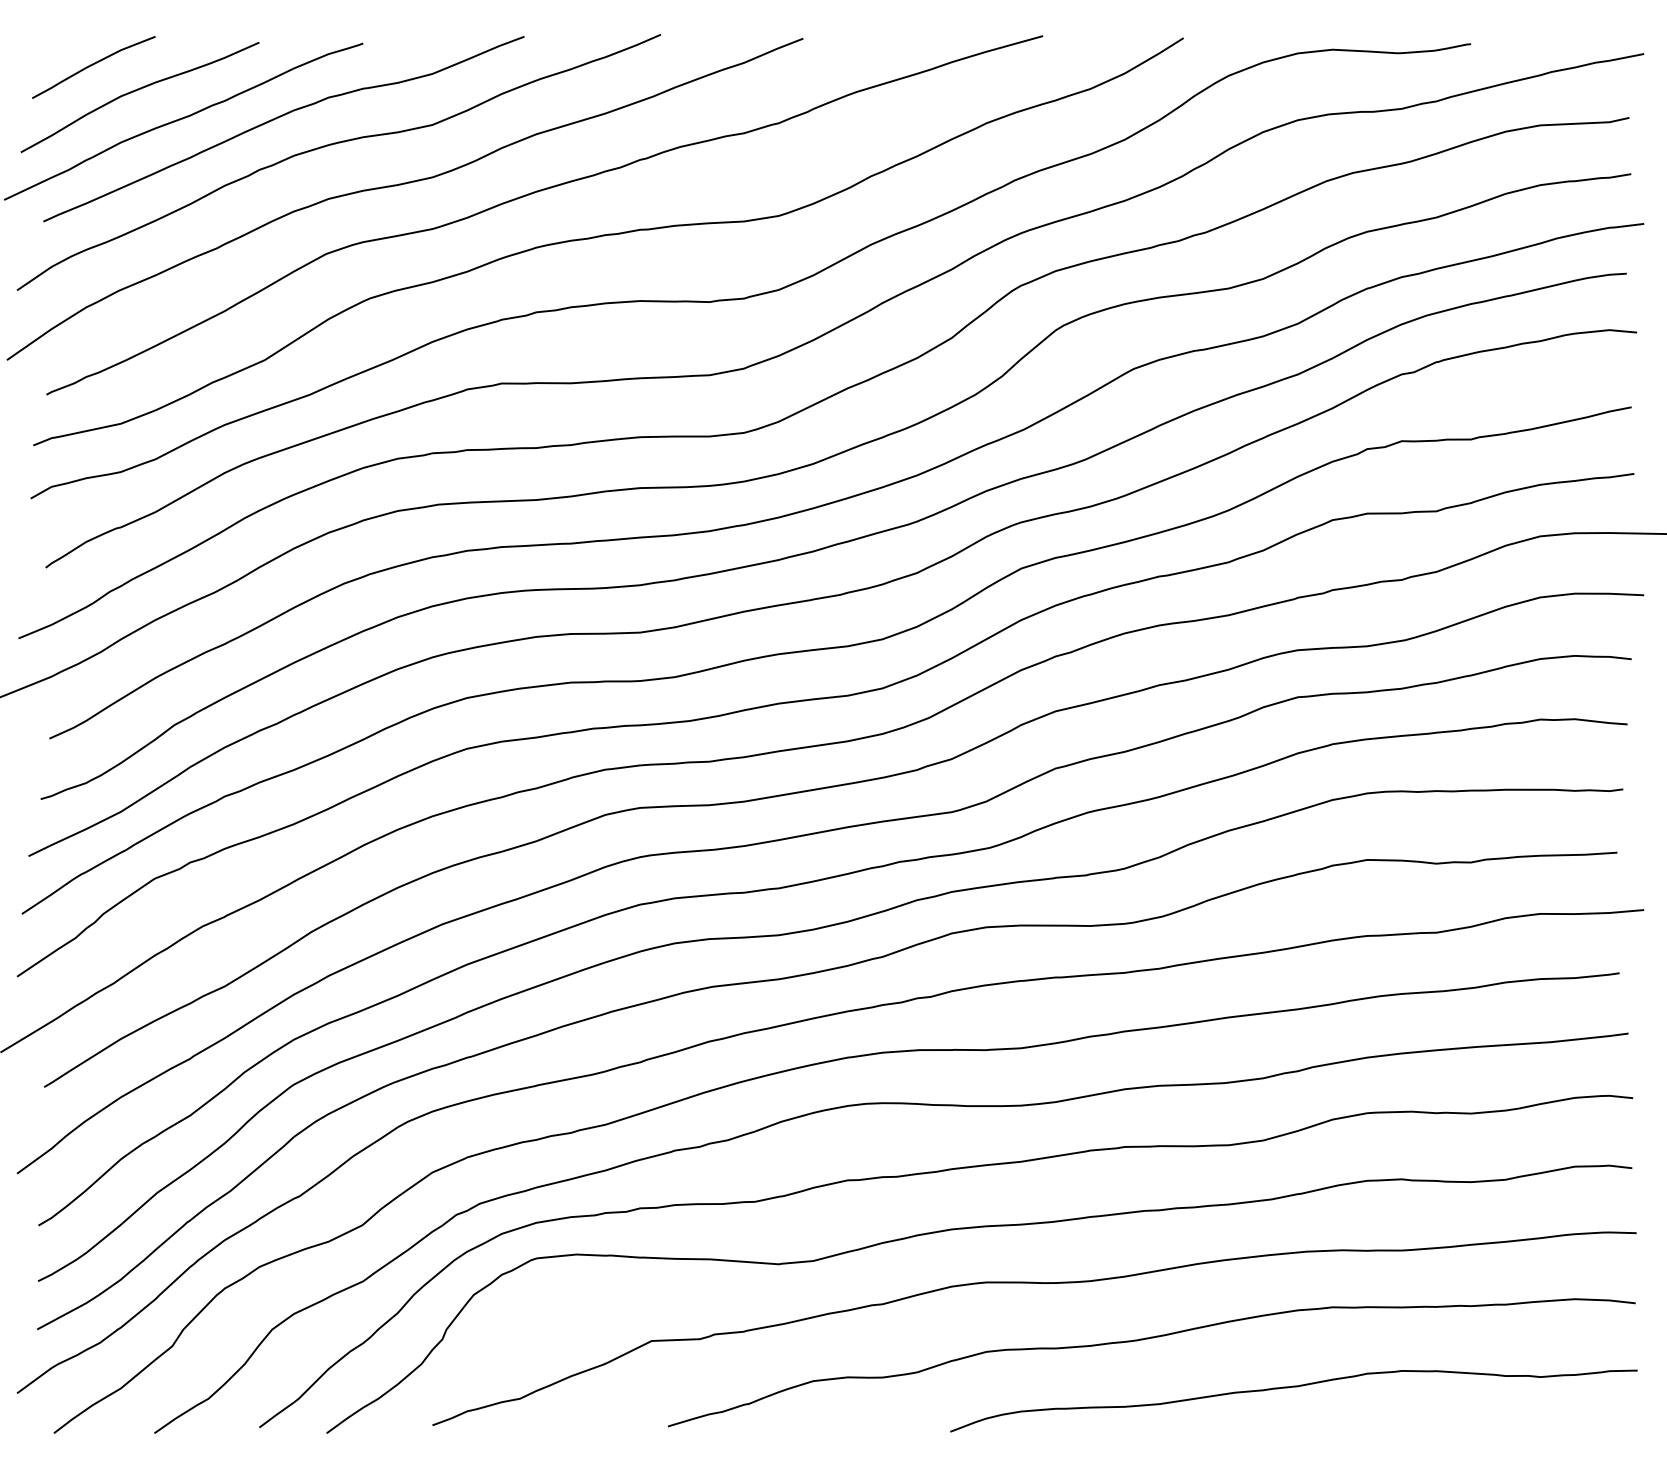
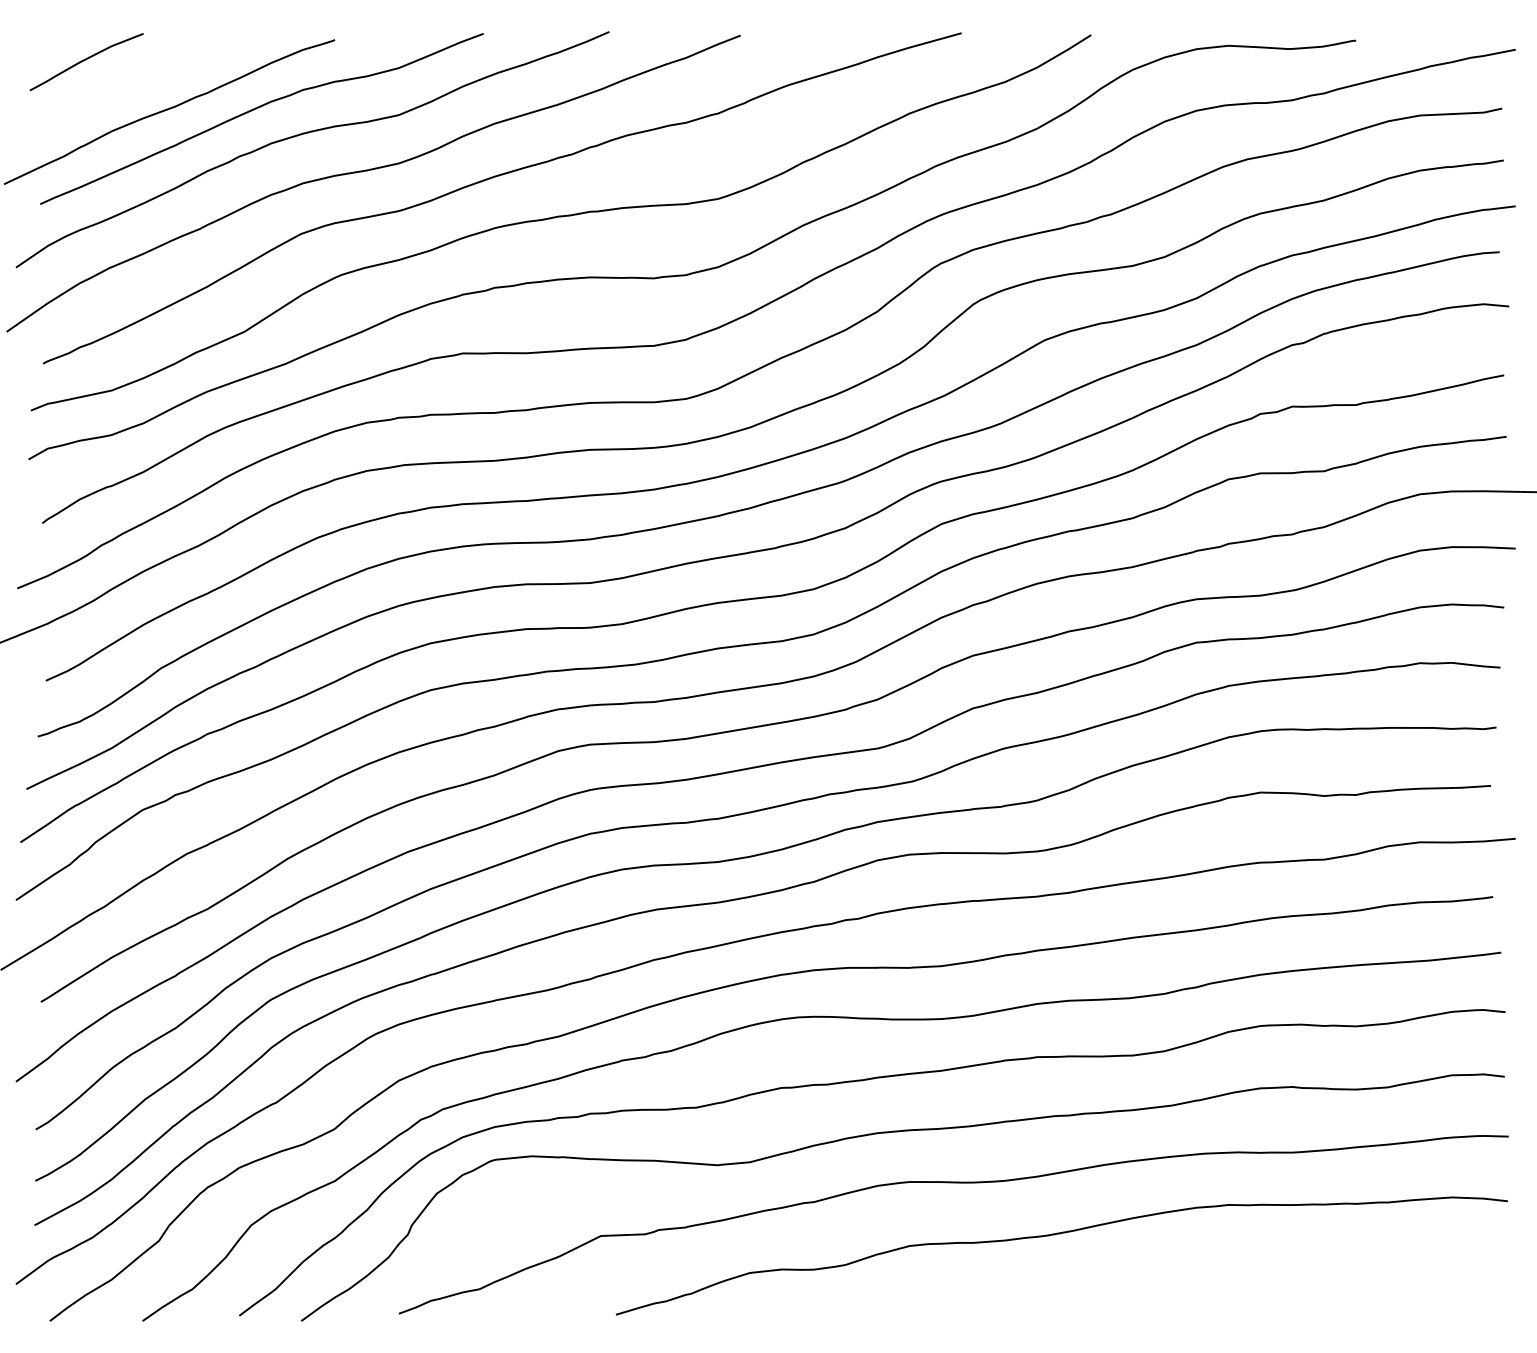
curve: (138, 90) -> (127, 83), removed
curve: (1292, 1388) -> (1191, 1279), removed

